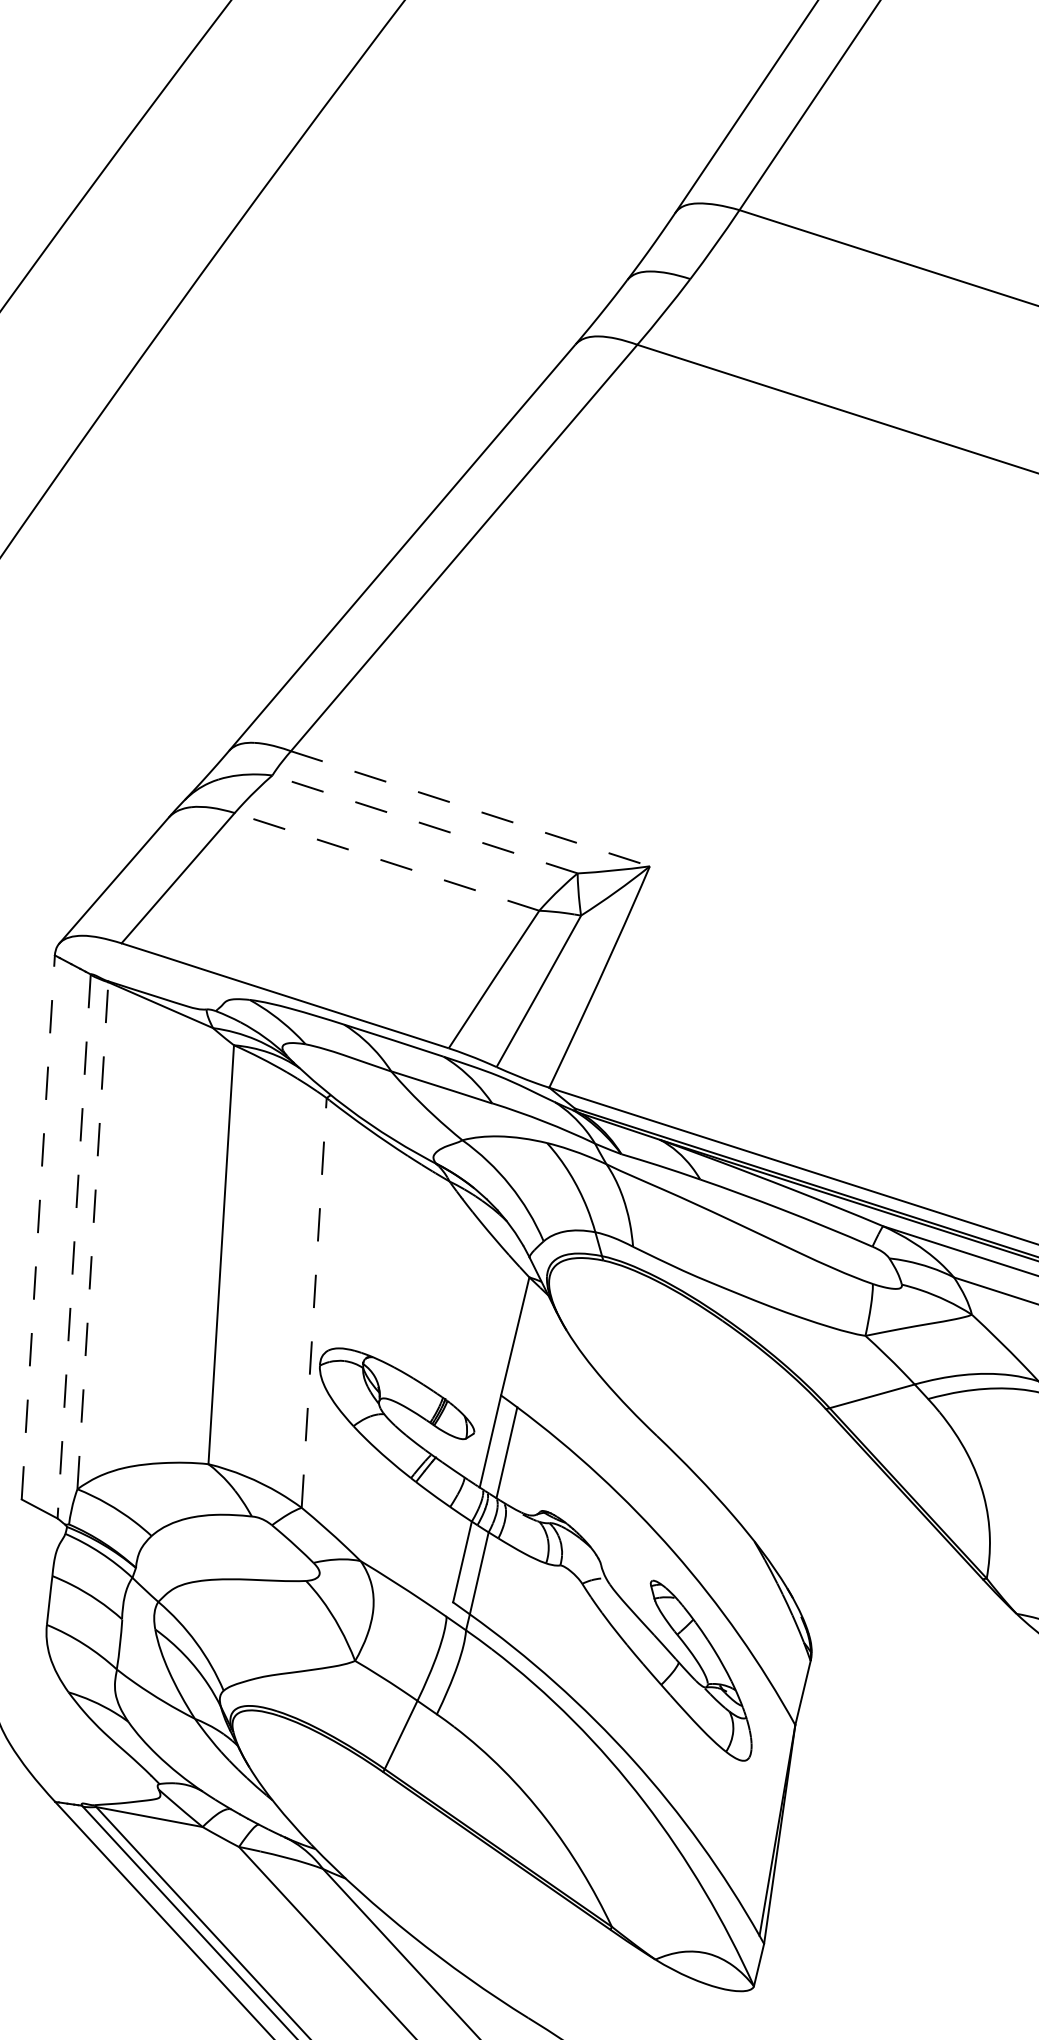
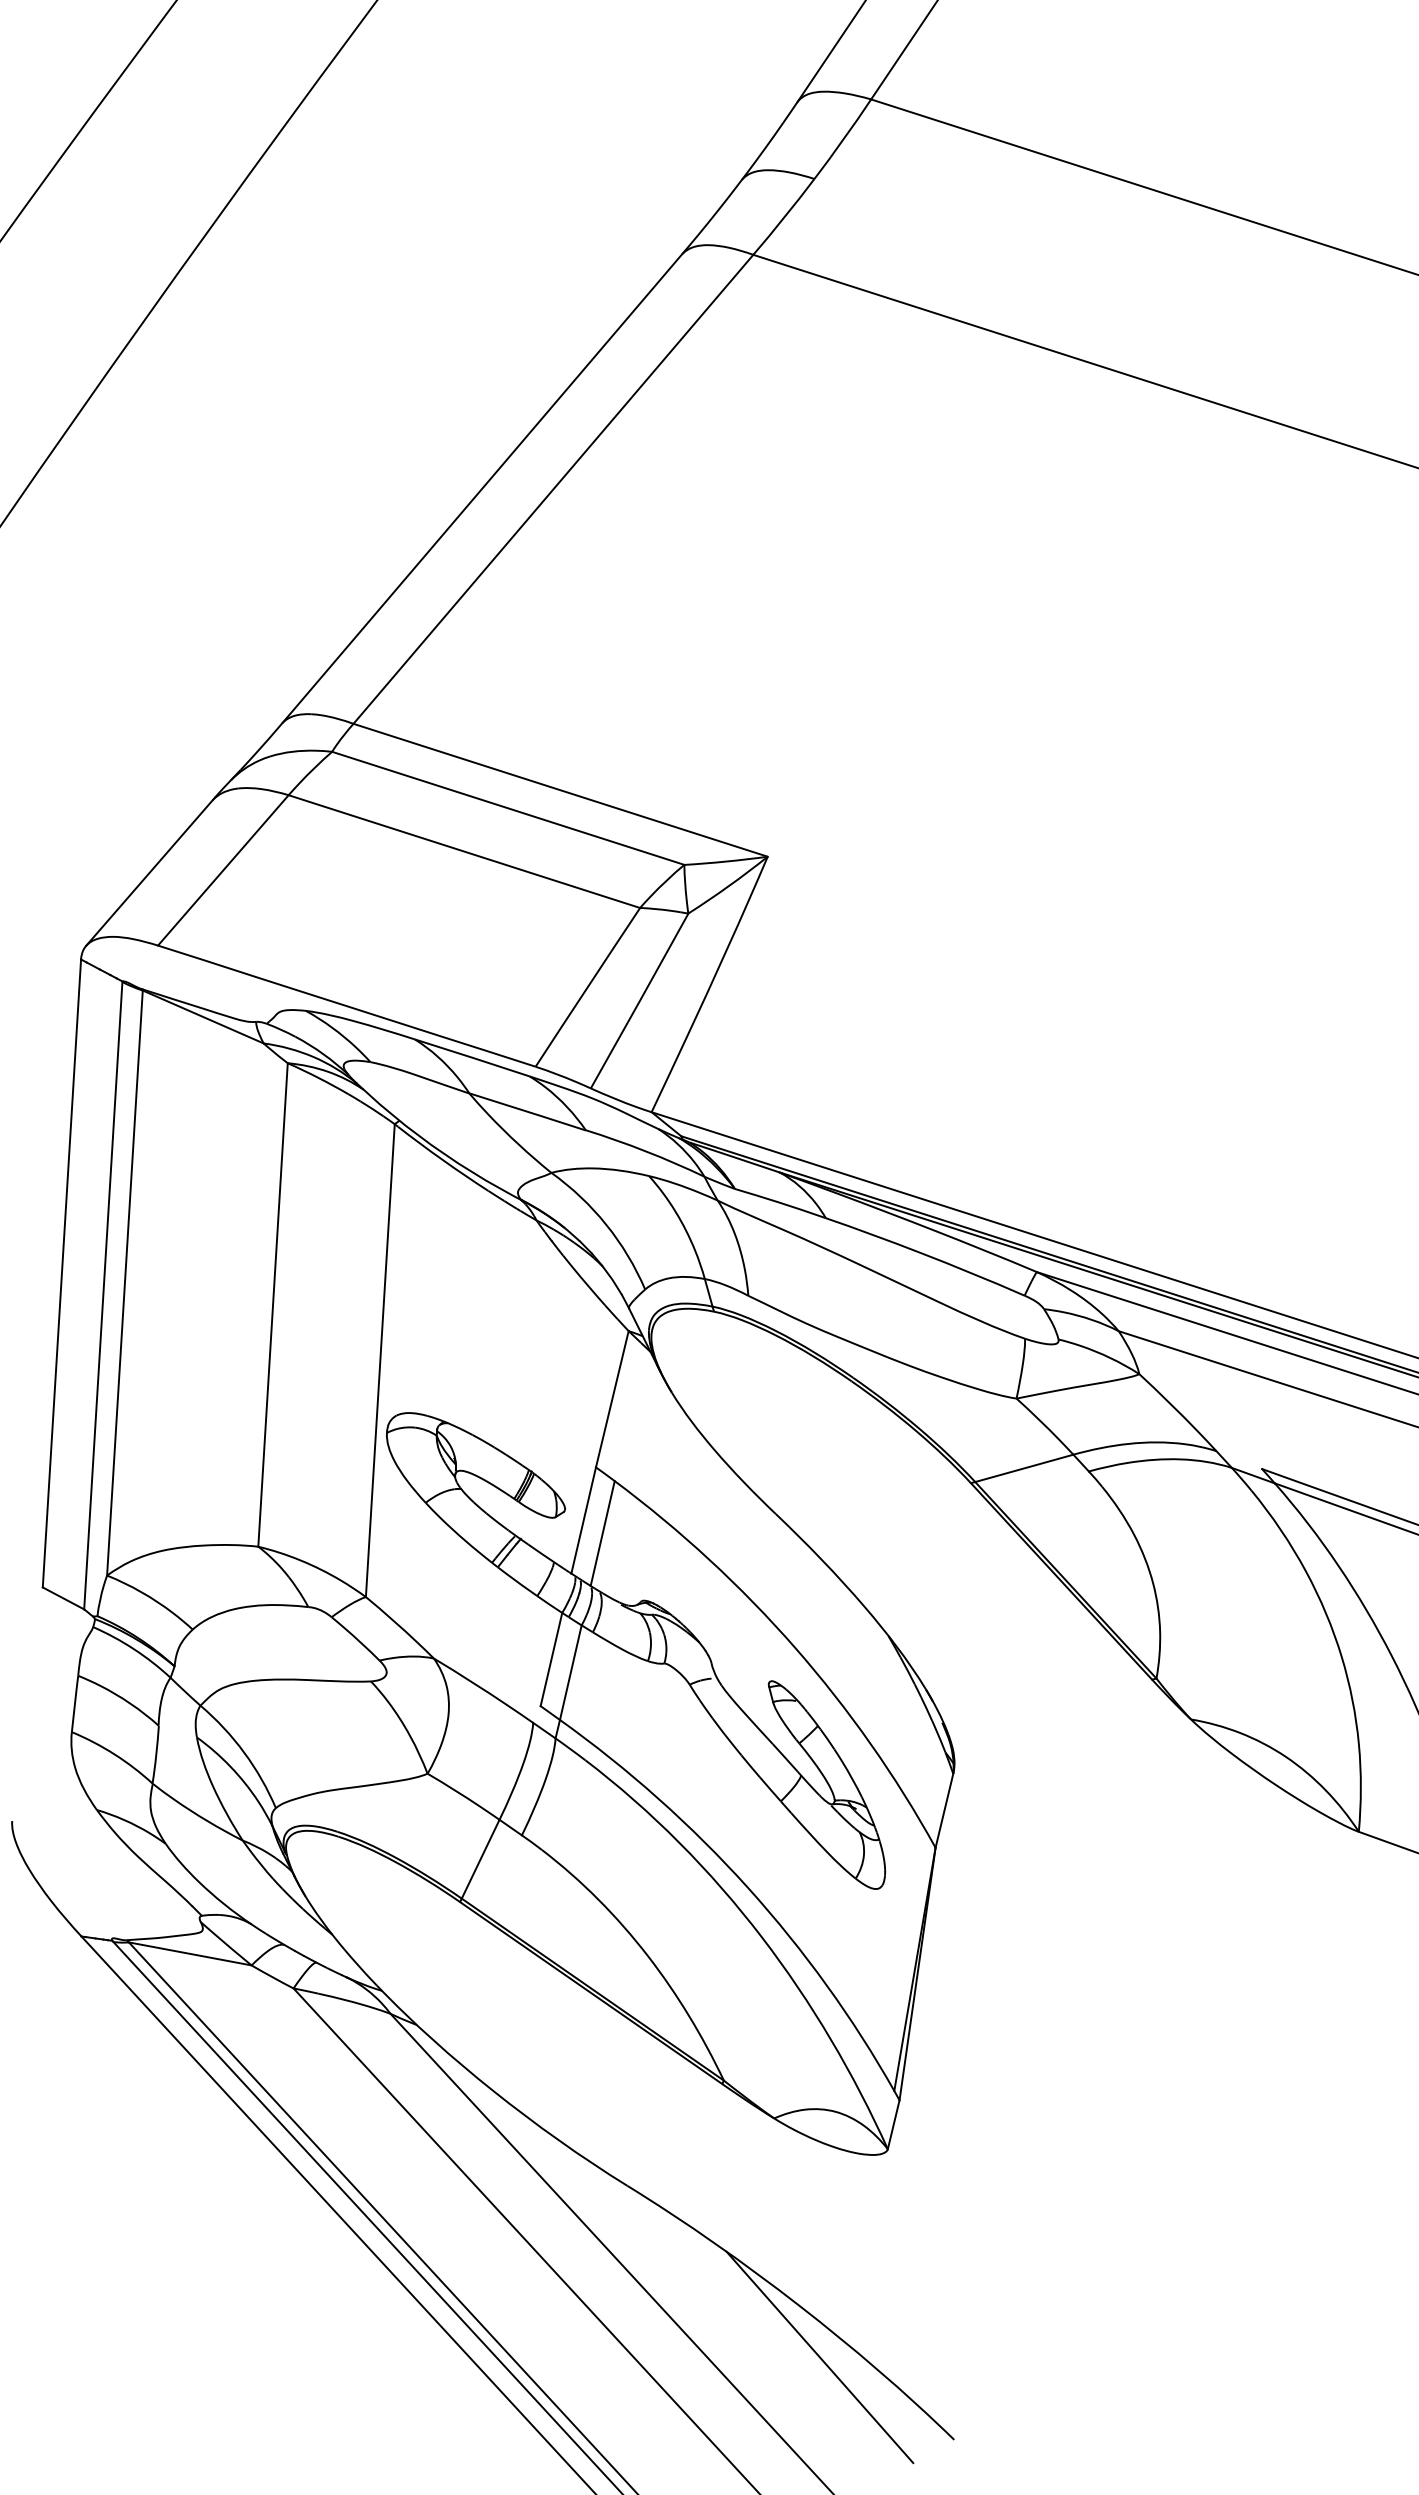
line: (471, 808) -> (561, 790), dashed -> solid
line: (425, 824) -> (508, 808), dashed -> solid
line: (387, 861) -> (464, 851), dashed -> solid
line: (37, 1227) -> (61, 1273), dashed -> solid
line: (92, 1235) -> (124, 1282), dashed -> solid
line: (74, 1247) -> (103, 1296), dashed -> solid
line: (314, 1302) -> (380, 1360), dashed -> solid

